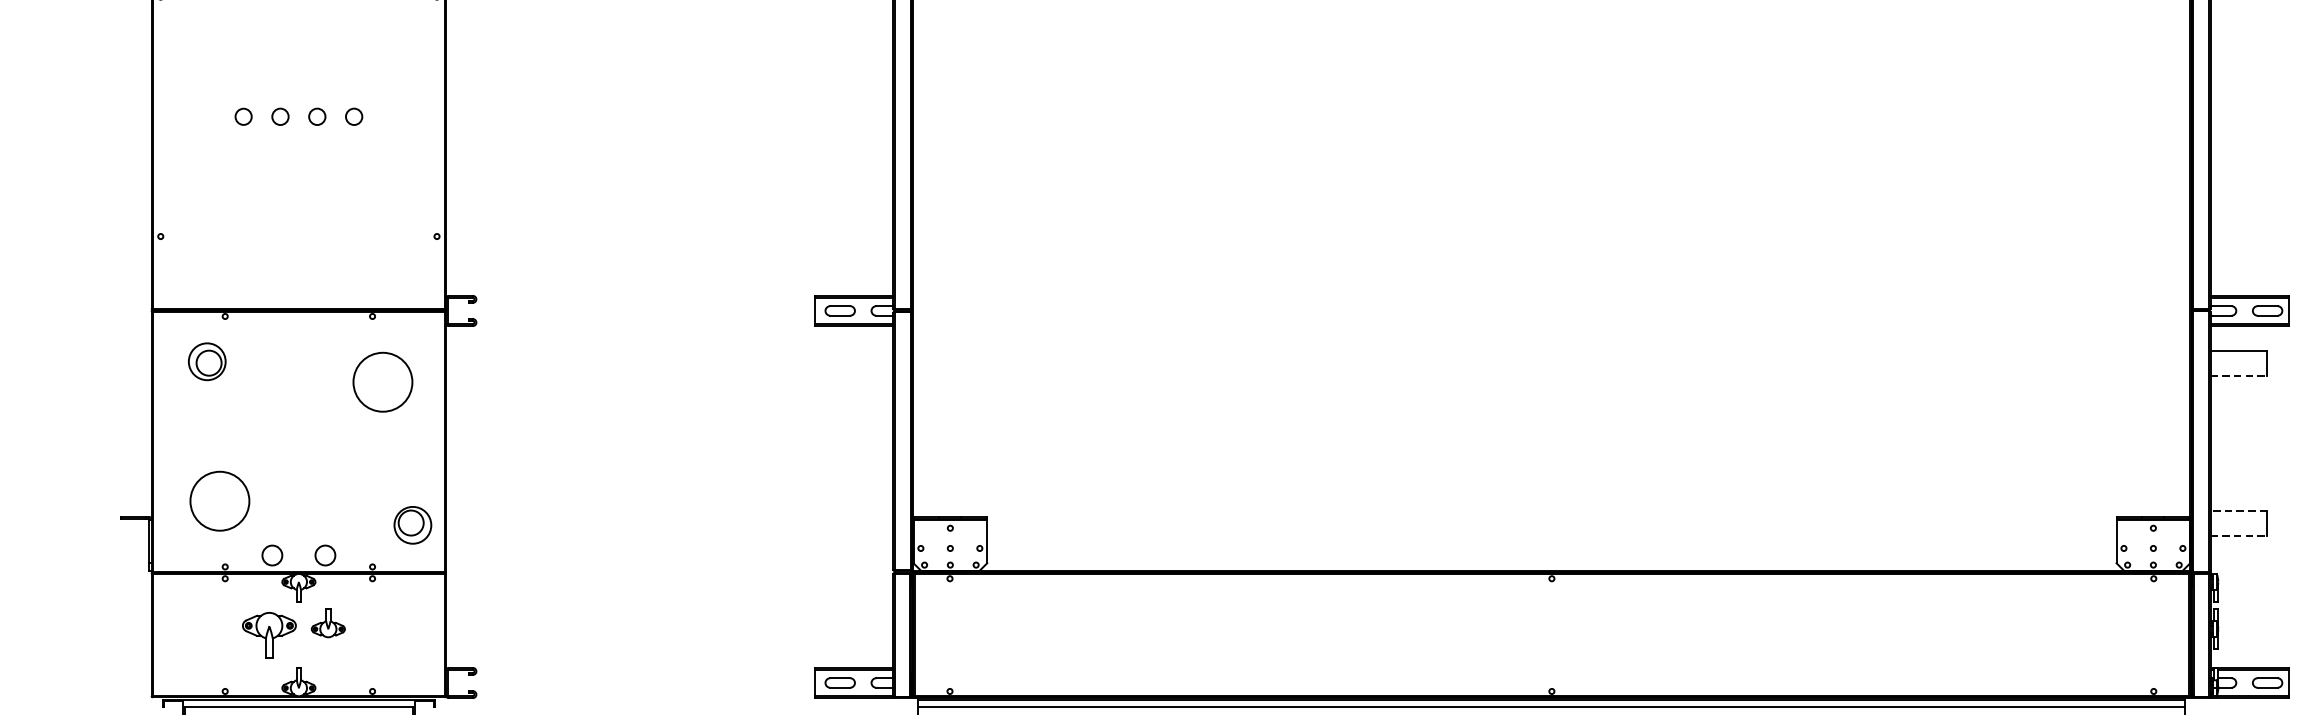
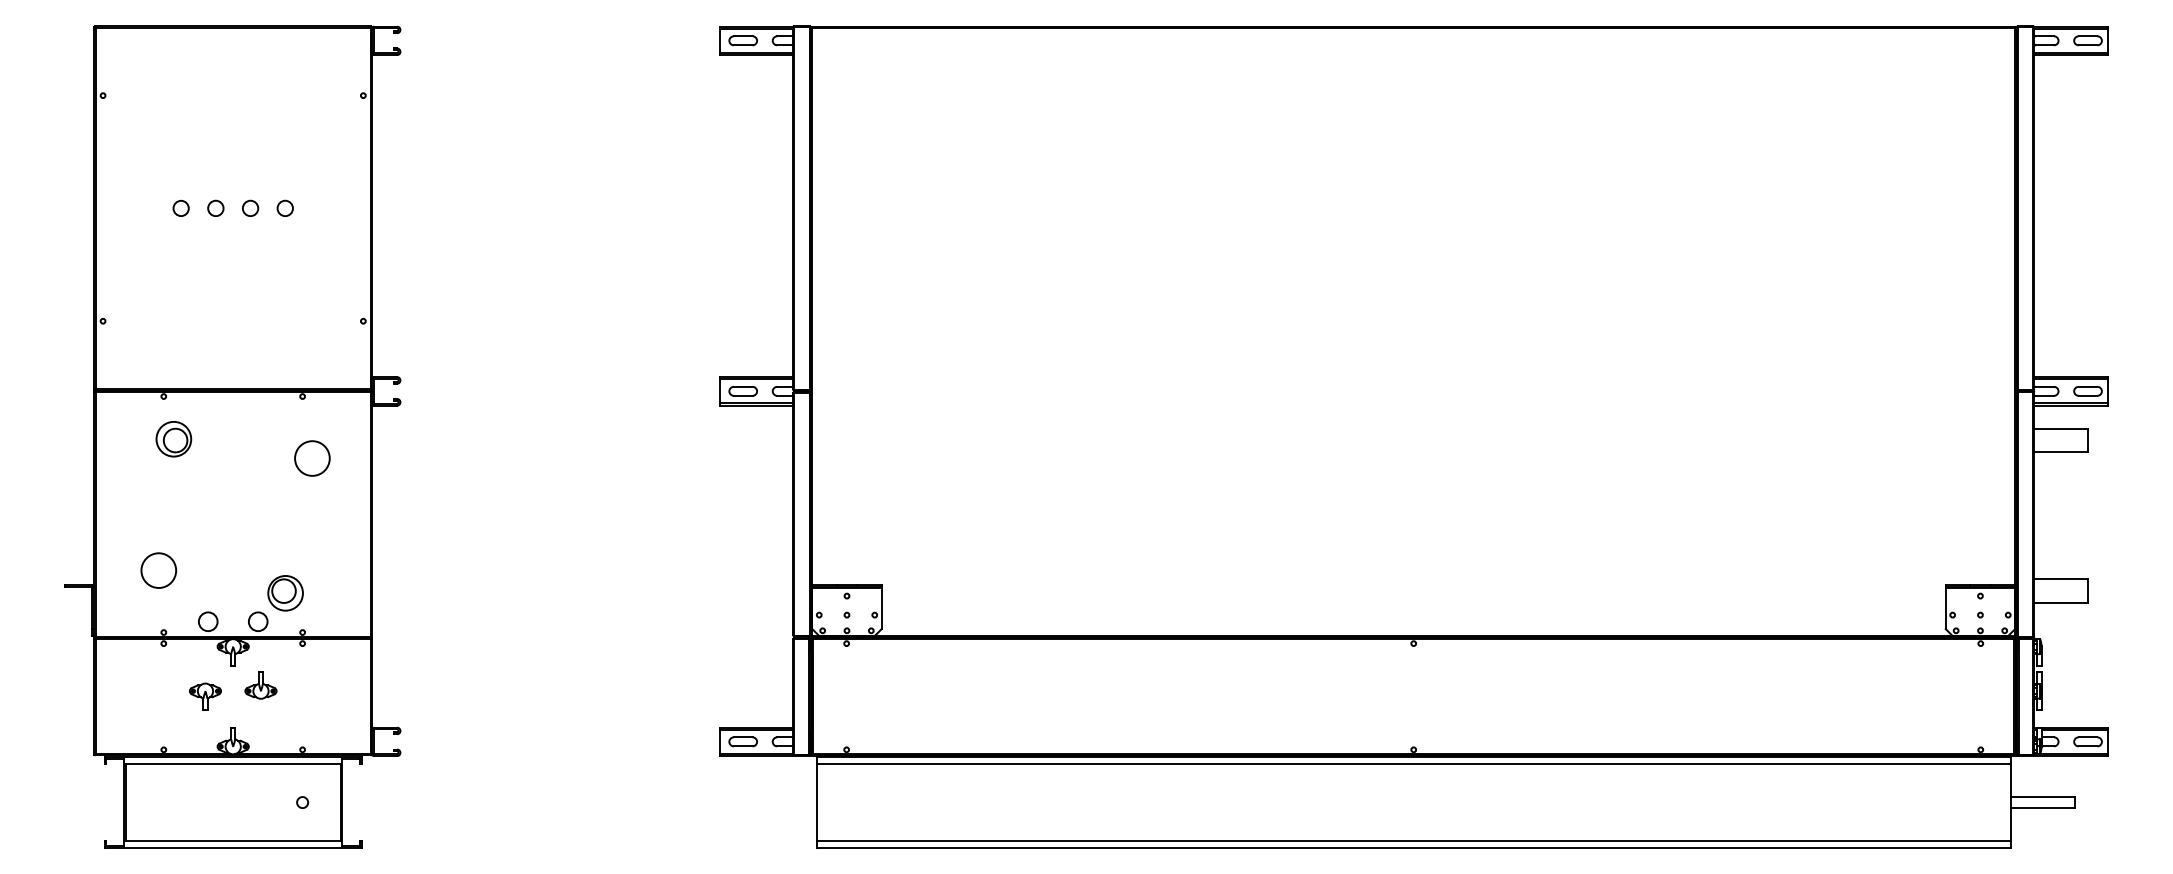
part: (206, 362) -> (173, 439), moved
line: (2238, 375) -> (2060, 452), dashed -> solid
circle: (383, 382) -> (312, 458), size x0.62
circle: (219, 501) -> (158, 570), size x0.62
line: (2238, 510) -> (2060, 579), dashed -> solid
part: (412, 525) -> (285, 593), moved
line: (2238, 535) -> (2060, 602), dashed -> solid
part: (269, 634) -> (205, 696), size x0.62

